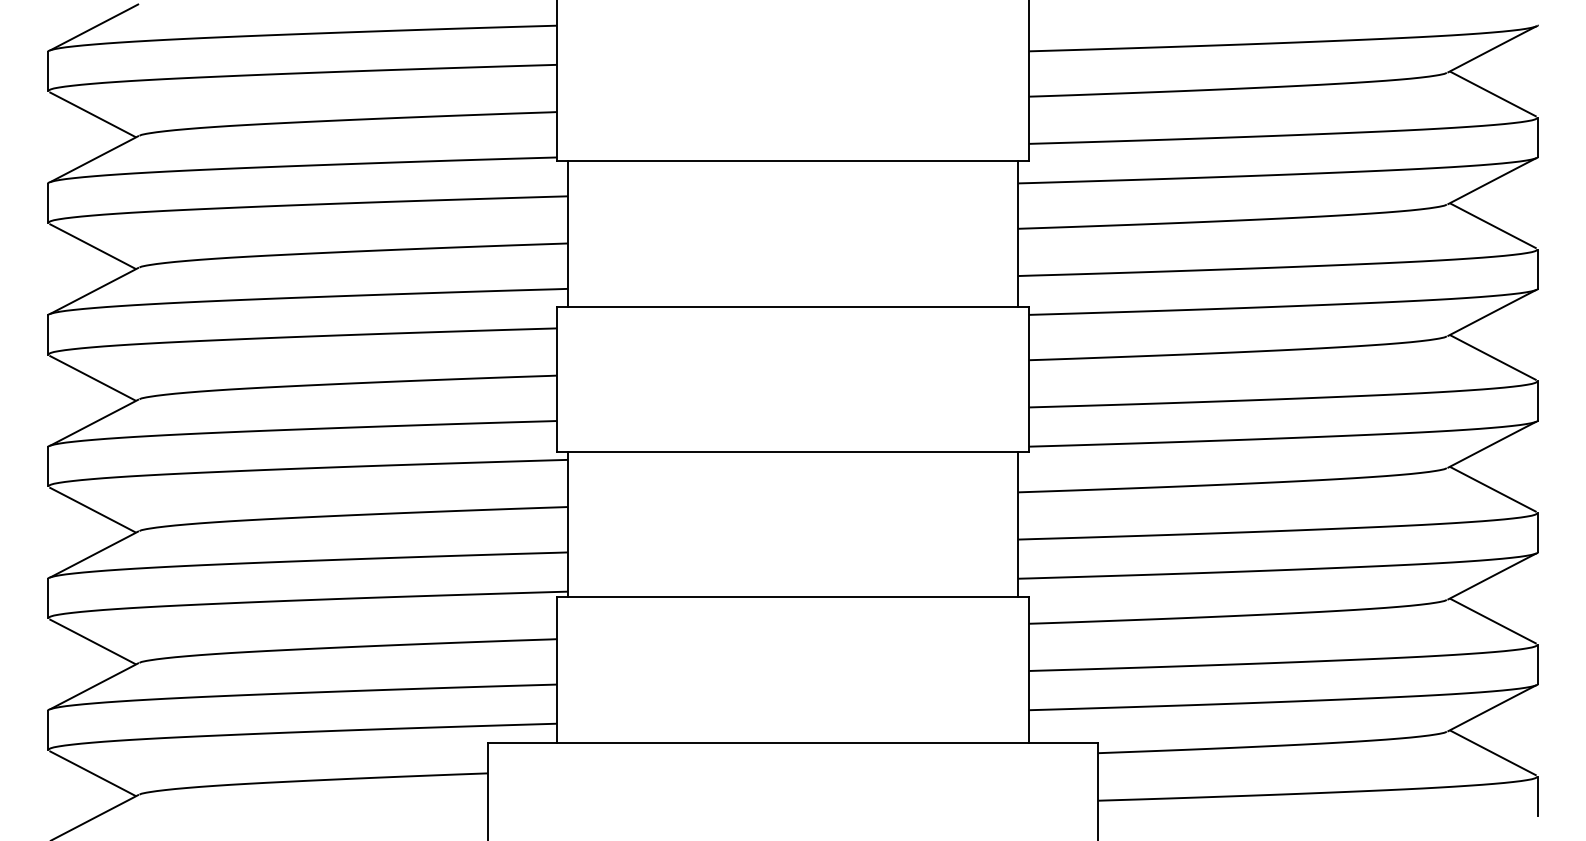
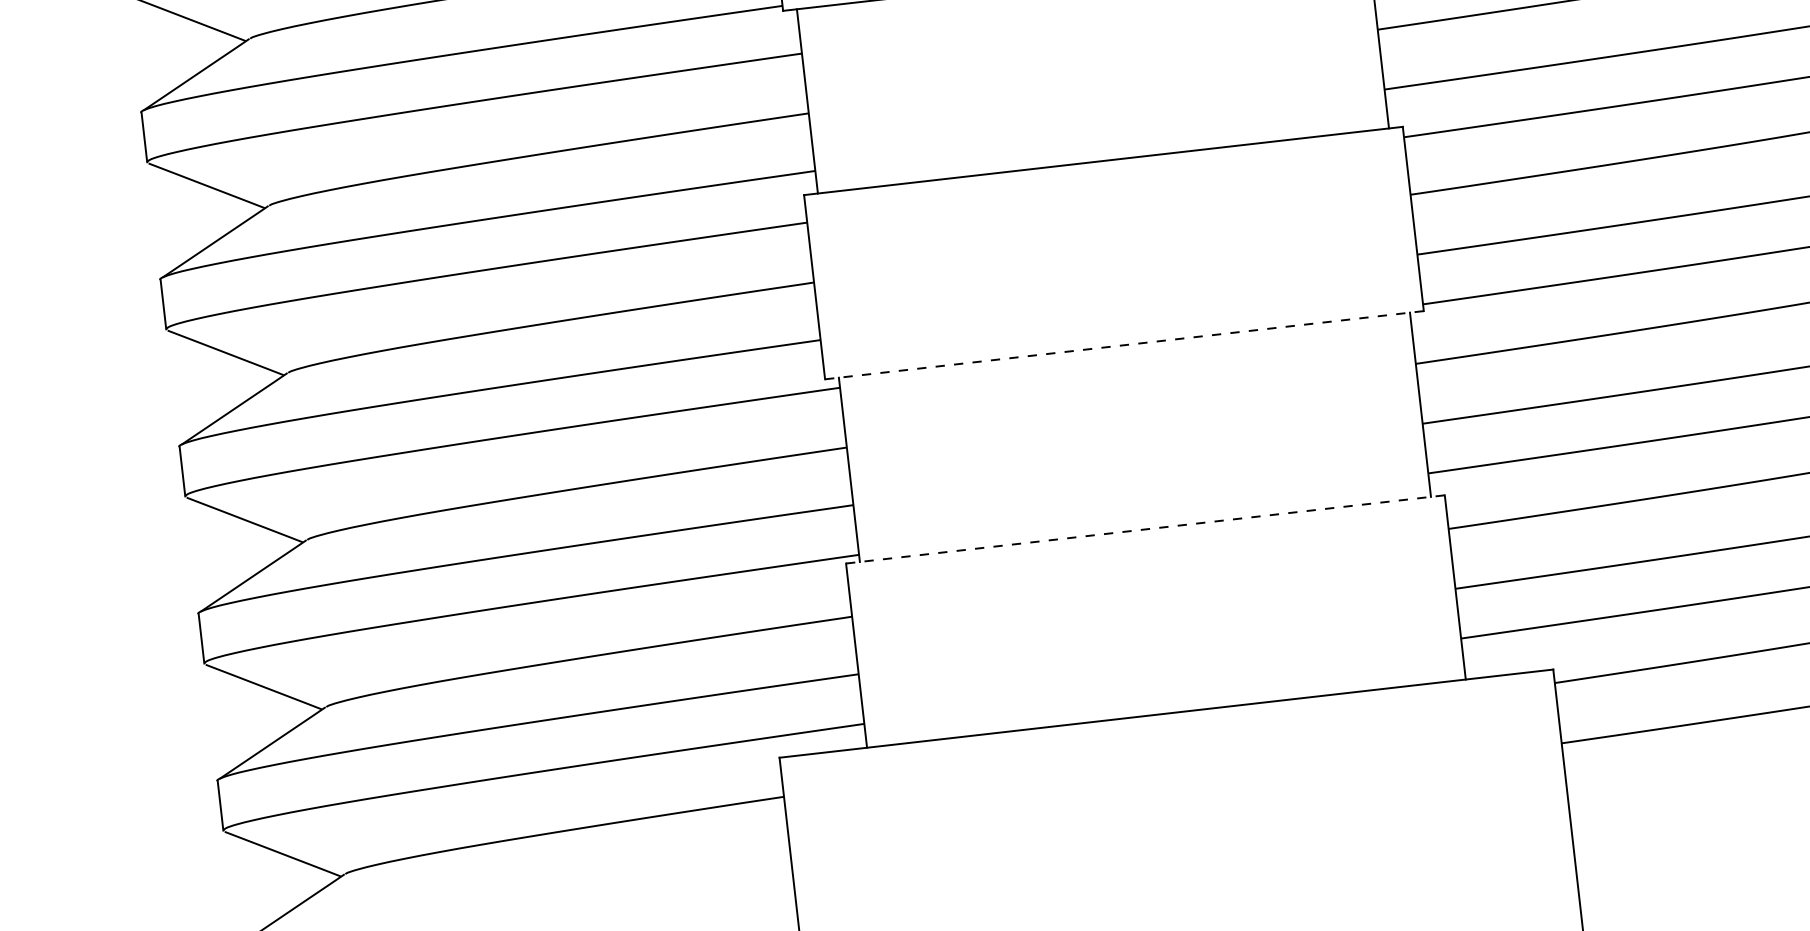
line: (792, 451) -> (1123, 344), solid -> dashed
line: (792, 597) -> (1144, 529), solid -> dashed

